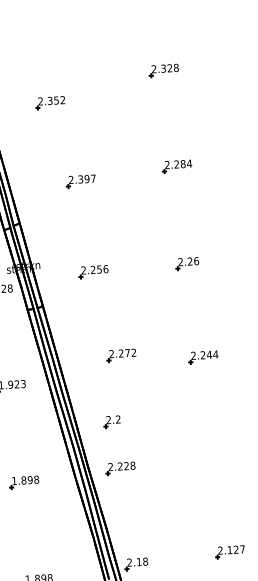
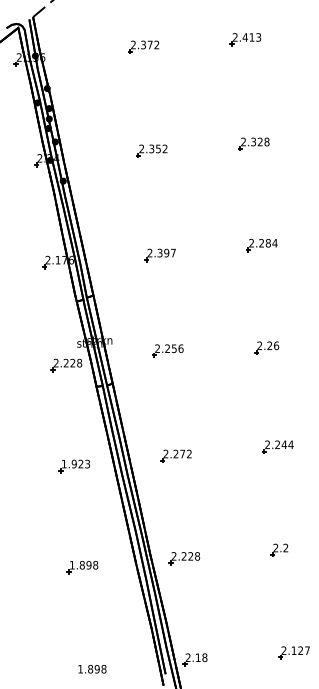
part: (50, 102) -> (151, 150), moved
part: (120, 354) -> (175, 455), moved
part: (112, 421) -> (279, 549), moved

